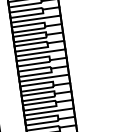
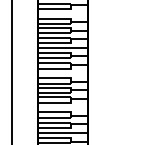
line: (36, 18) -> (63, 13), removed
line: (44, 78) -> (63, 73), removed
line: (49, 111) -> (63, 107), removed

